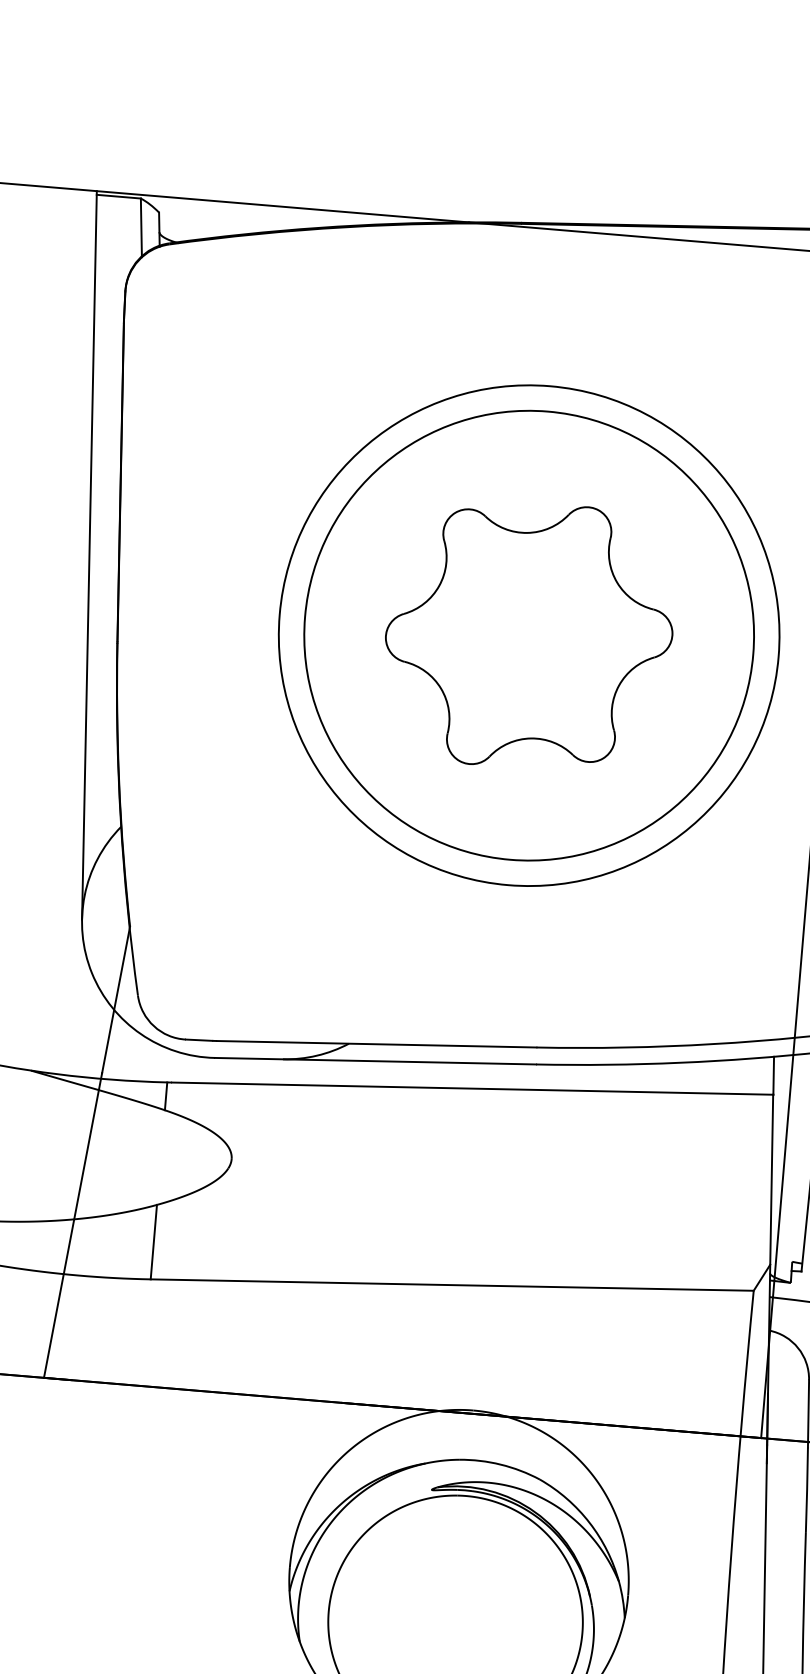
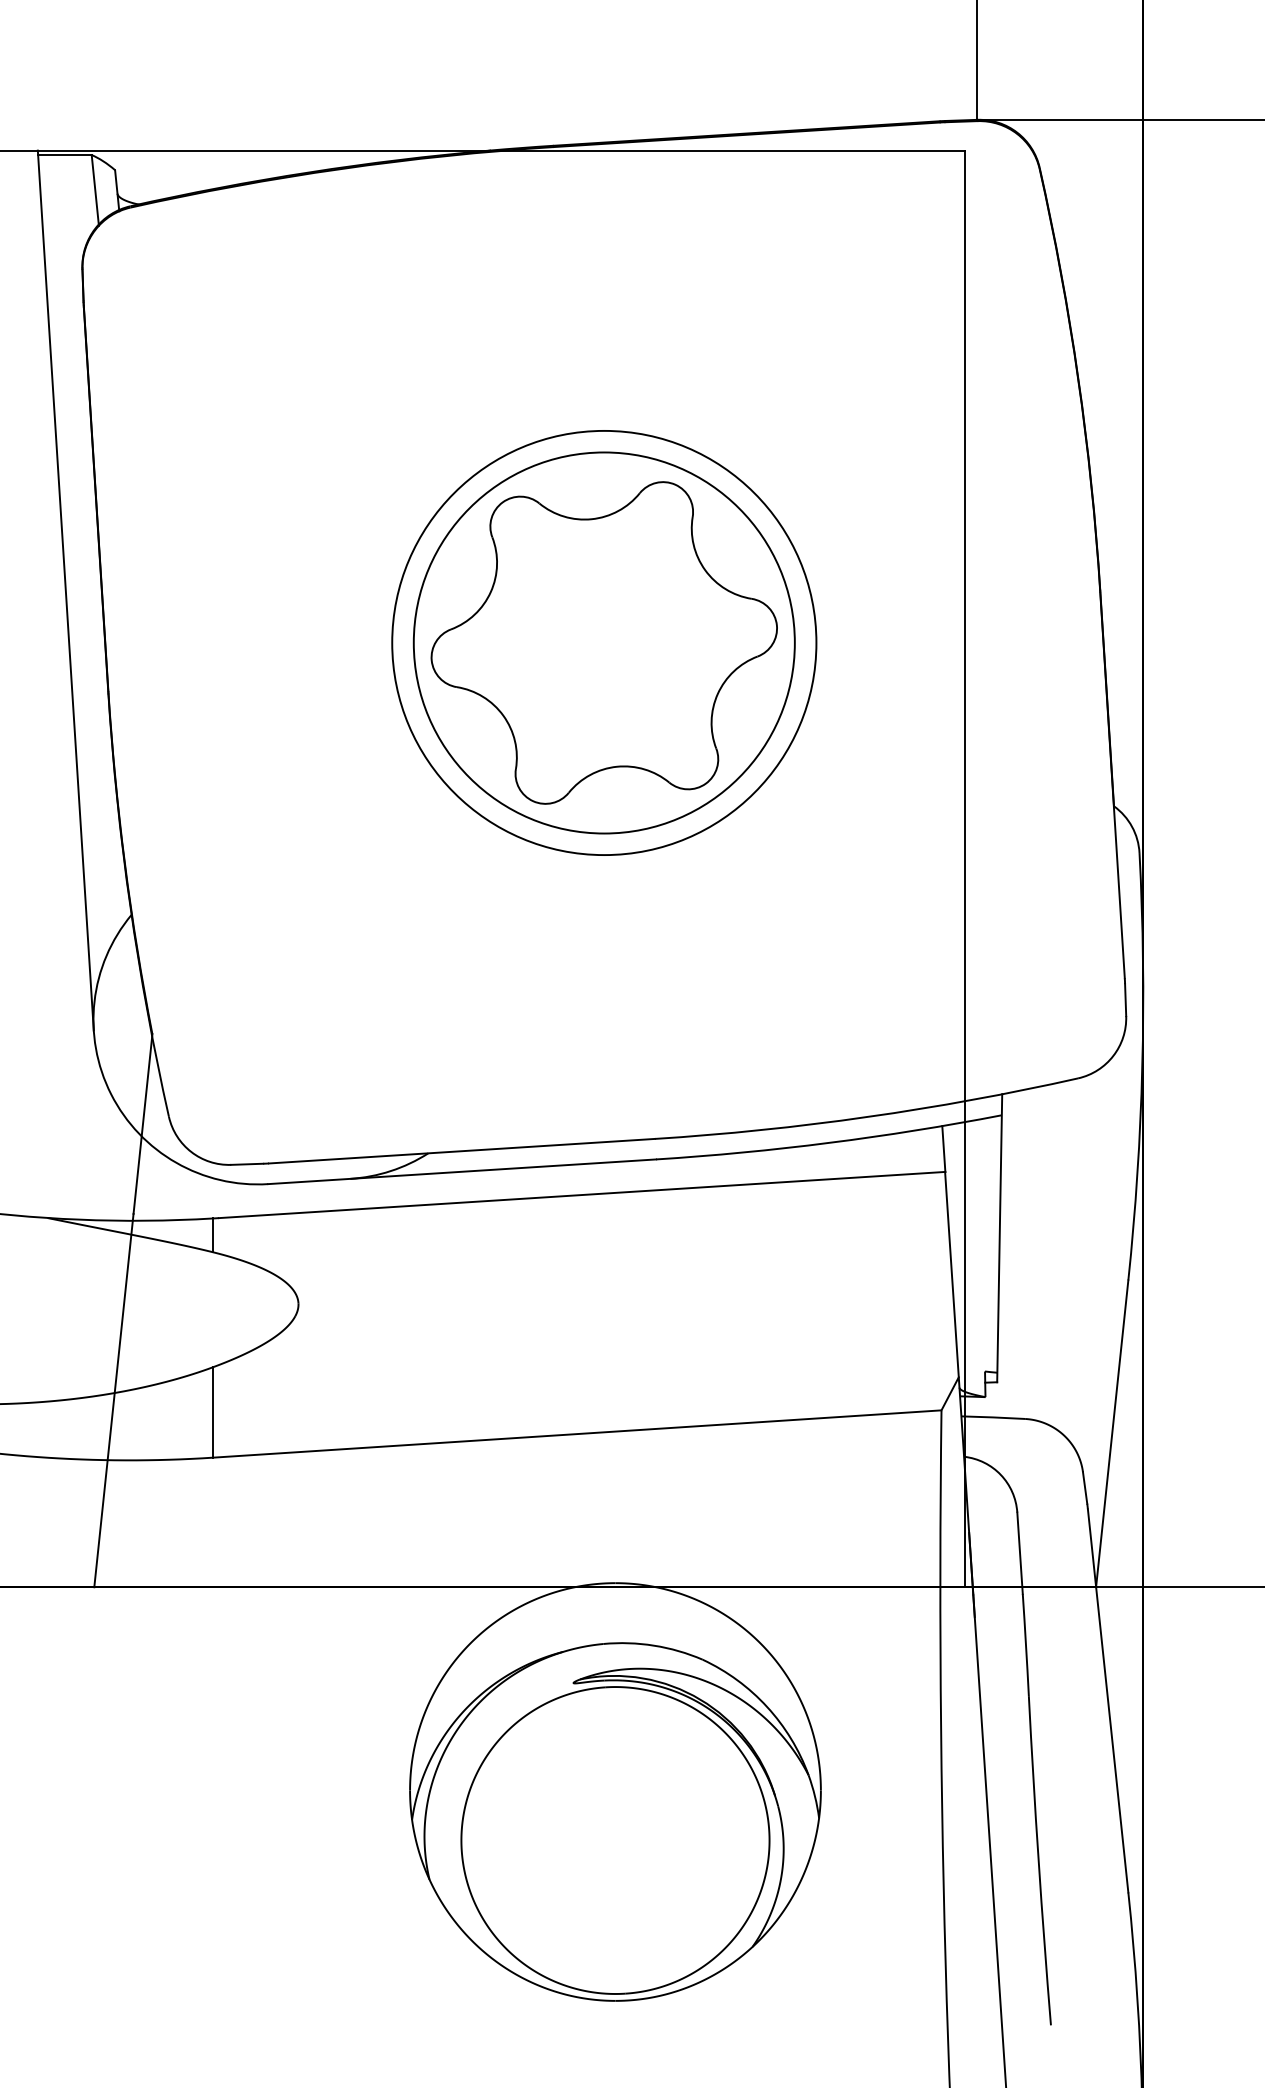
circle: (529, 635) -> (604, 642), size x0.7
circle: (529, 636) -> (604, 643), size x0.7

